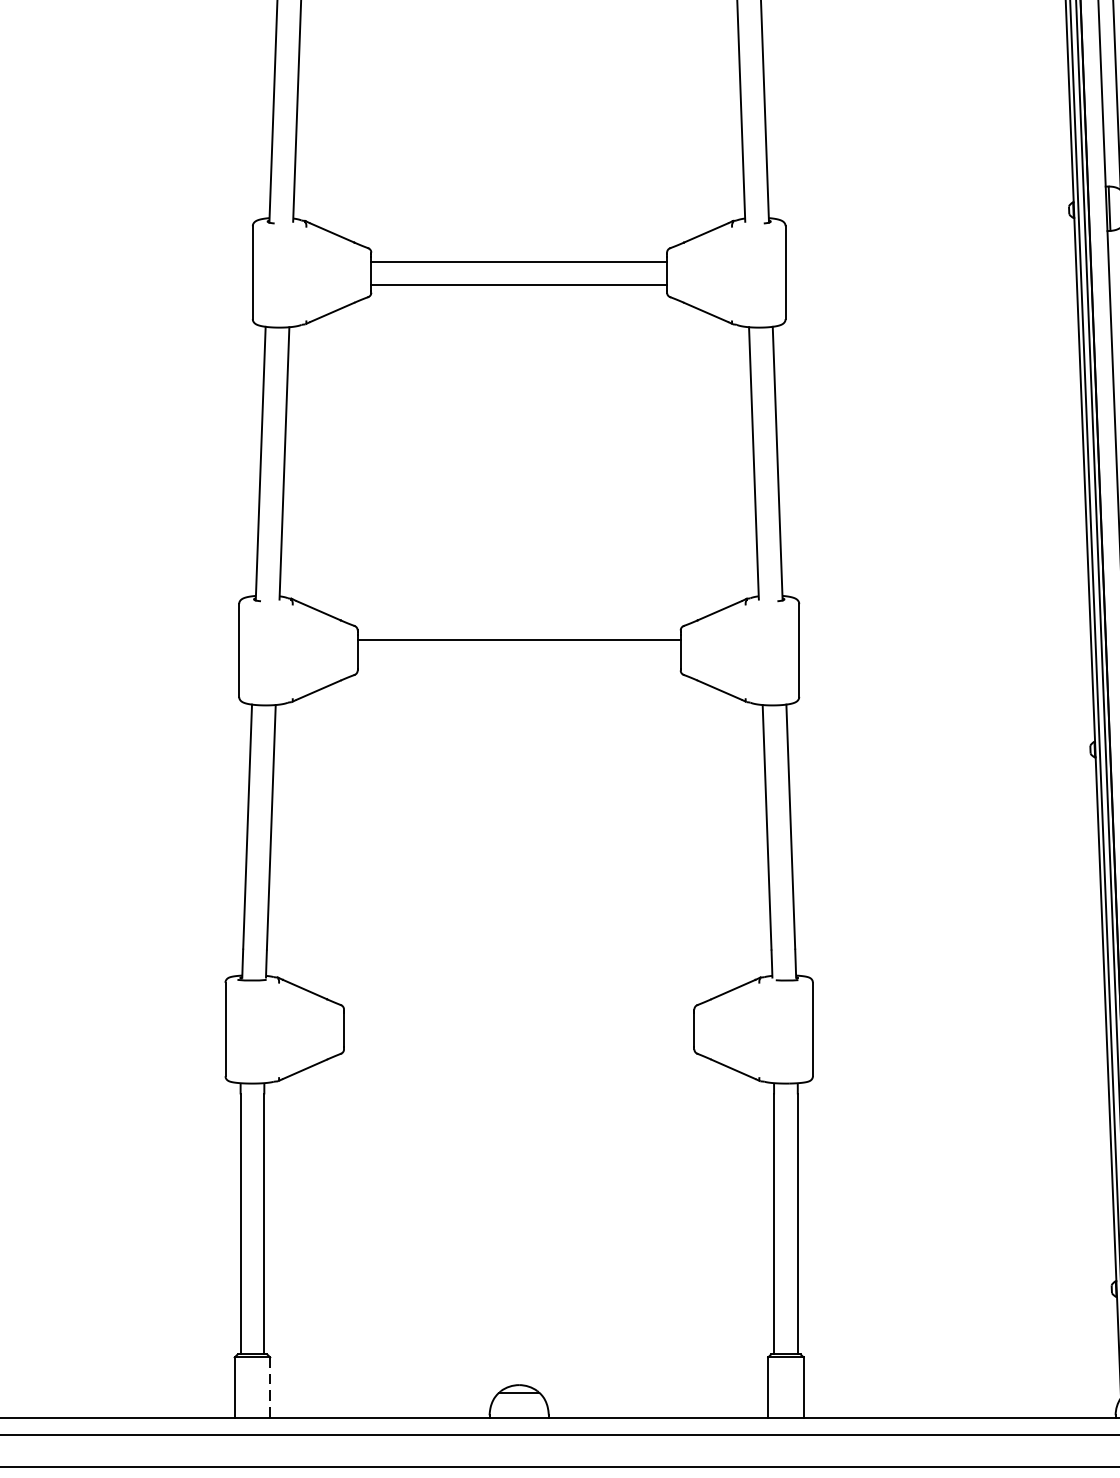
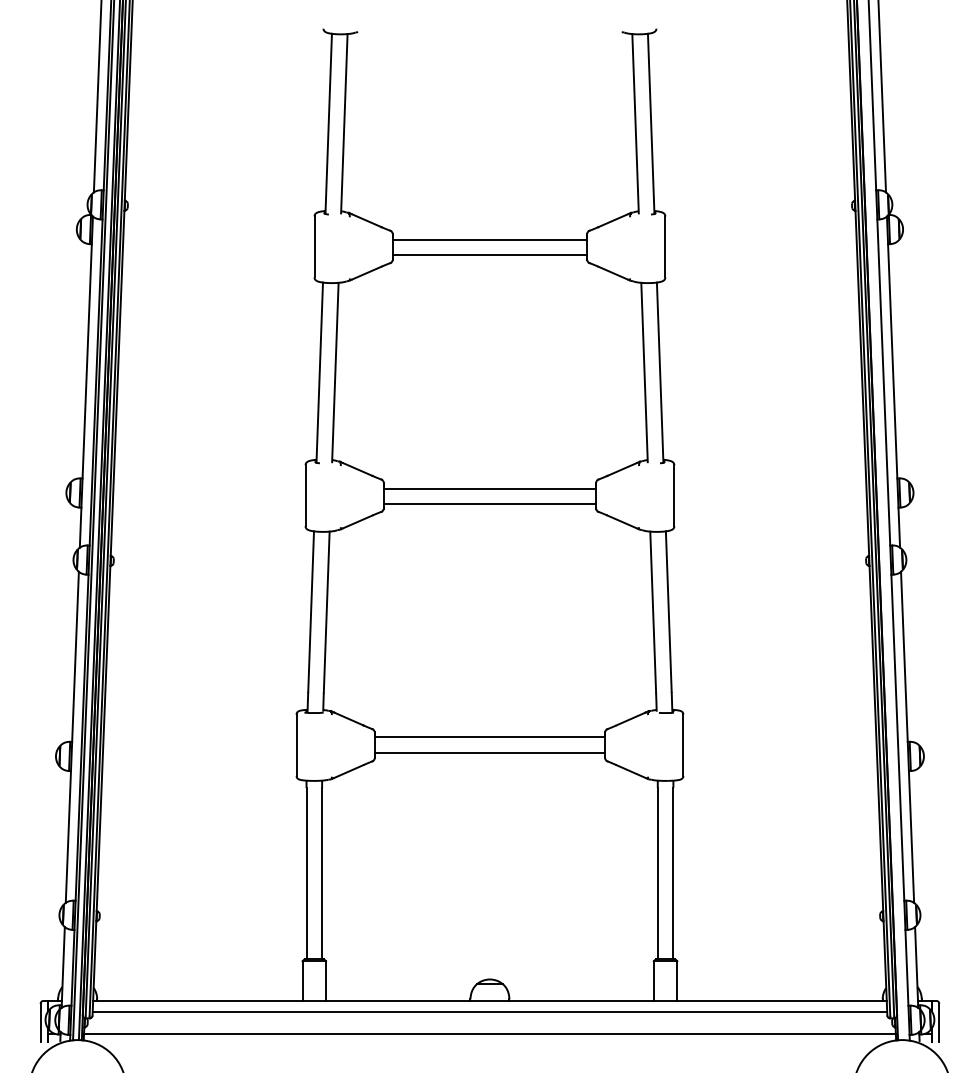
line: (518, 663) -> (489, 504), added
line: (518, 1017) -> (489, 737), added
line: (518, 1041) -> (489, 753), added
line: (270, 1388) -> (326, 981), dashed -> solid

